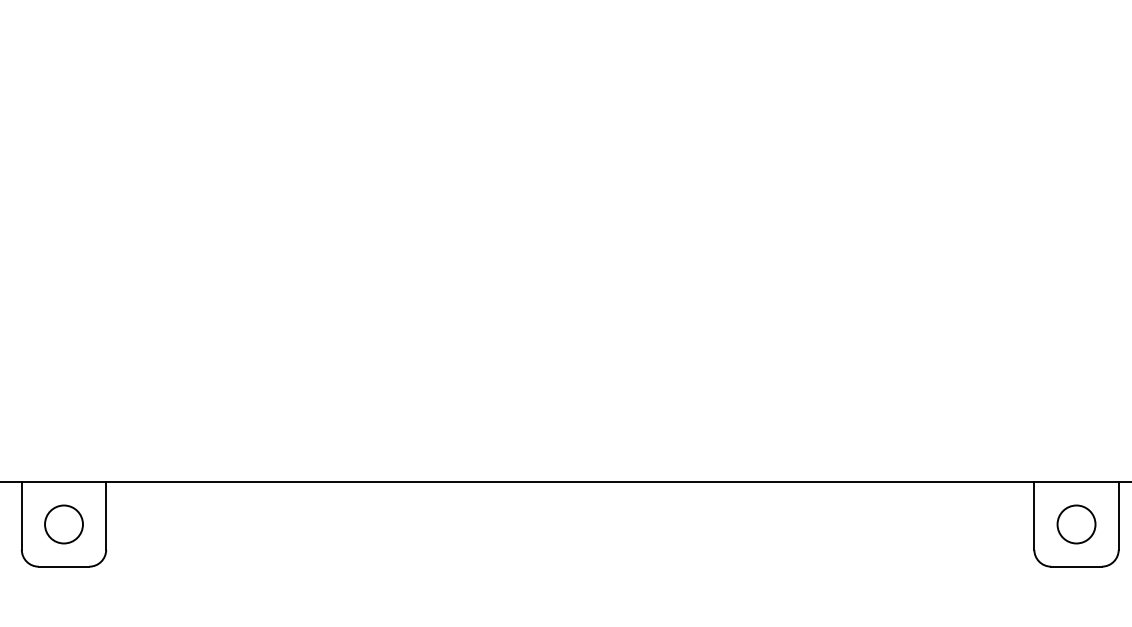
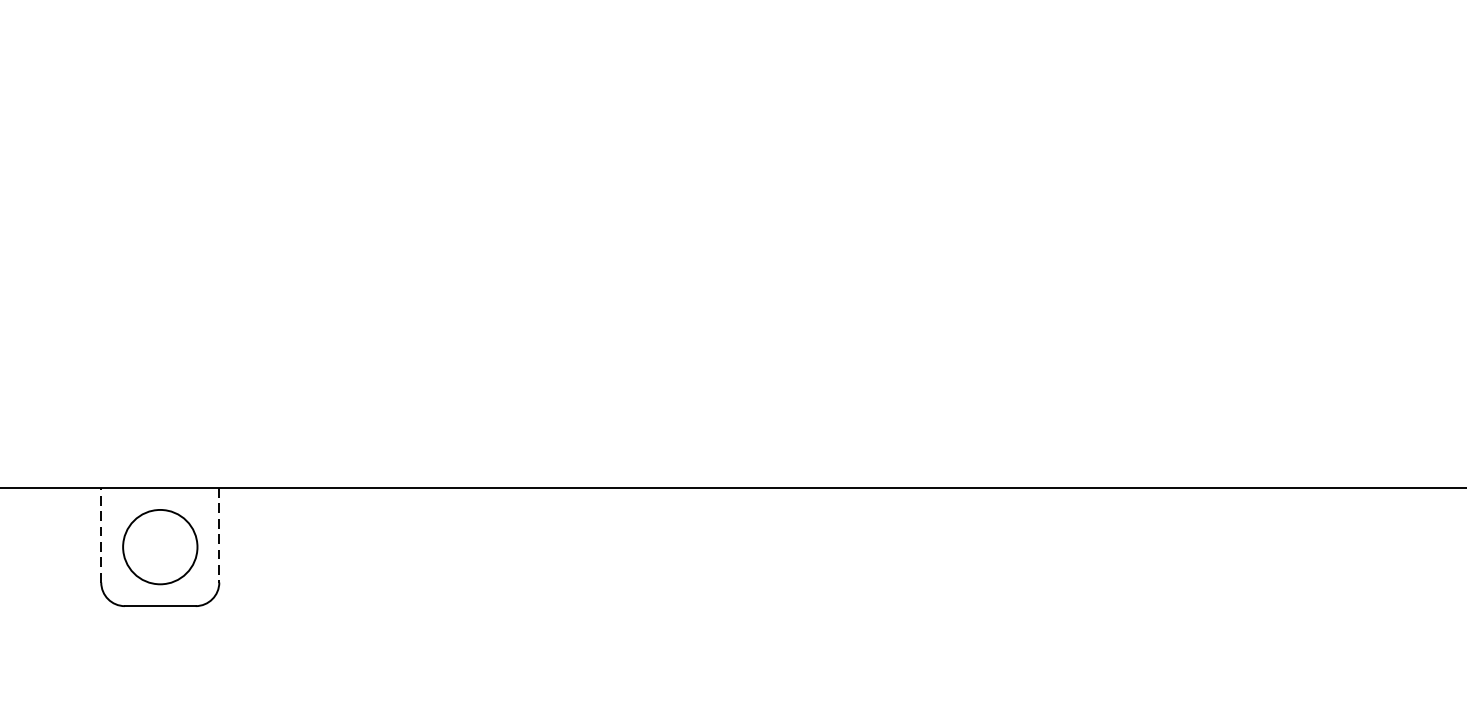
line: (21, 516) -> (100, 535), solid -> dashed
line: (106, 516) -> (219, 535), solid -> dashed
circle: (63, 524) -> (159, 547), size x1.4

